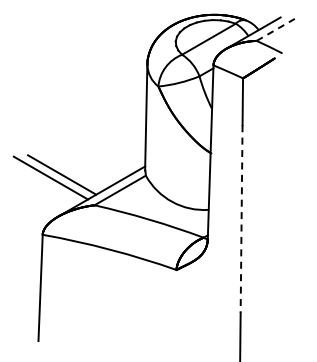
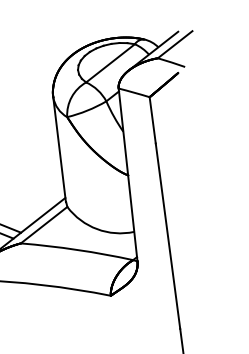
line: (276, 29) -> (175, 44), dashed -> solid
line: (241, 218) -> (167, 235), dashed -> solid

